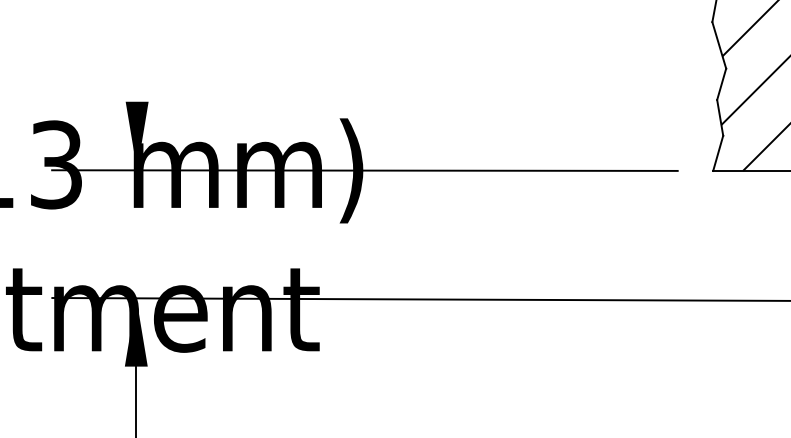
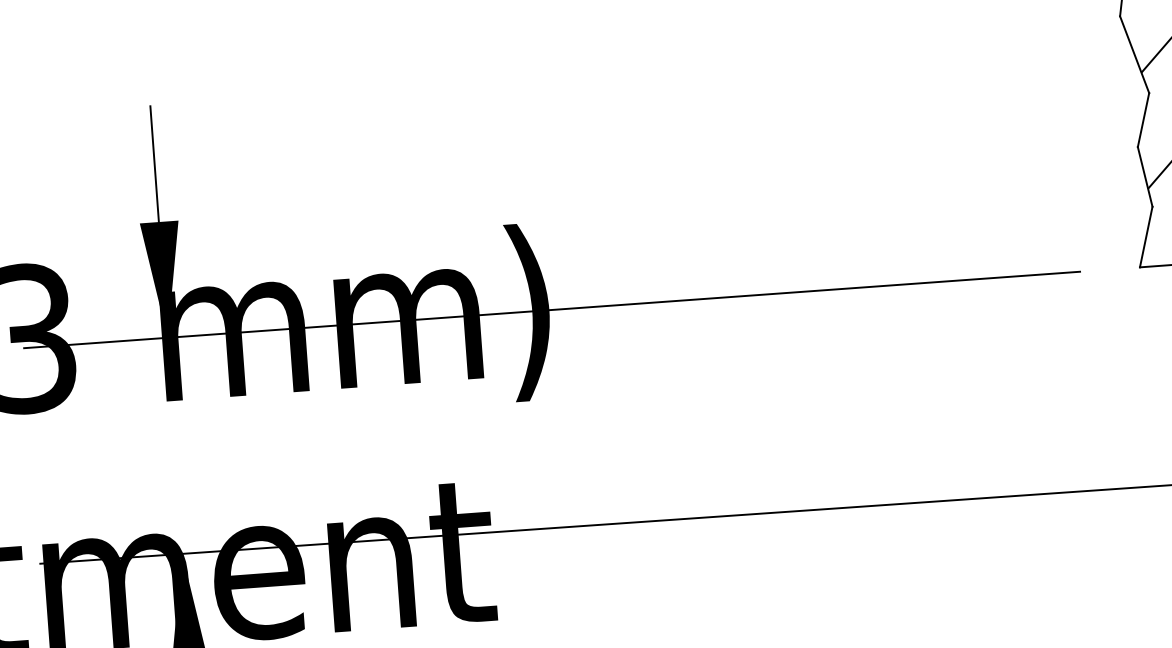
line: (137, 67) -> (155, 164), added

